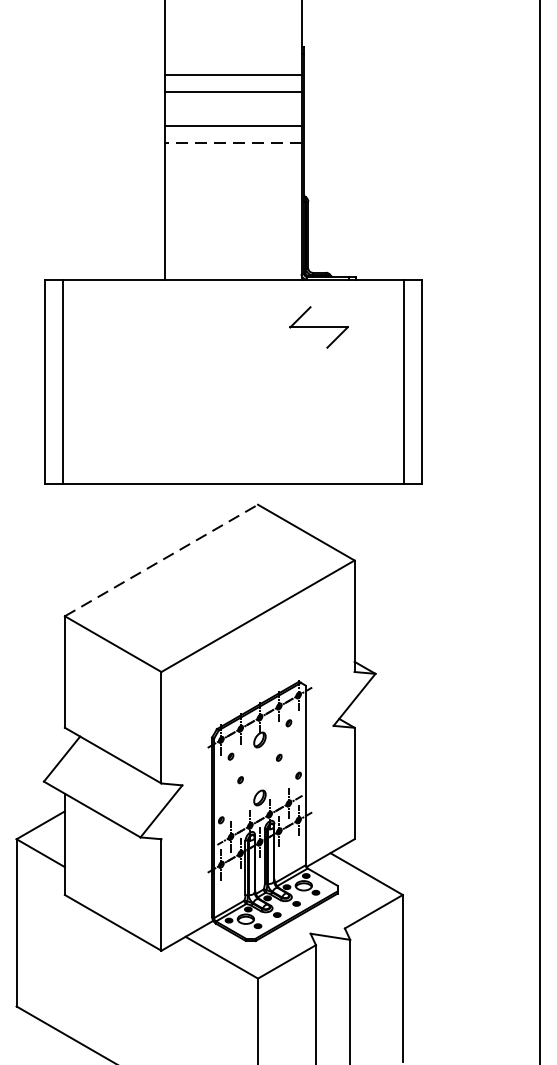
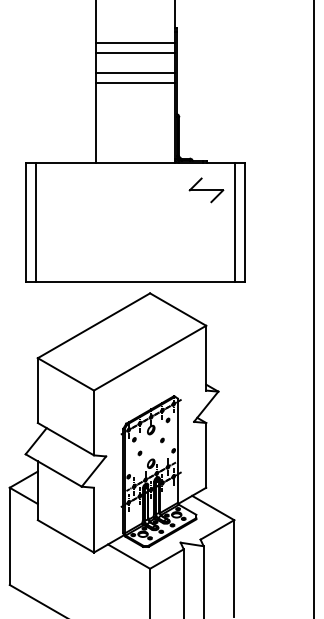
line: (232, 143) -> (135, 83), dashed -> solid
part: (318, 327) -> (206, 190), moved
line: (160, 560) -> (93, 325), dashed -> solid

